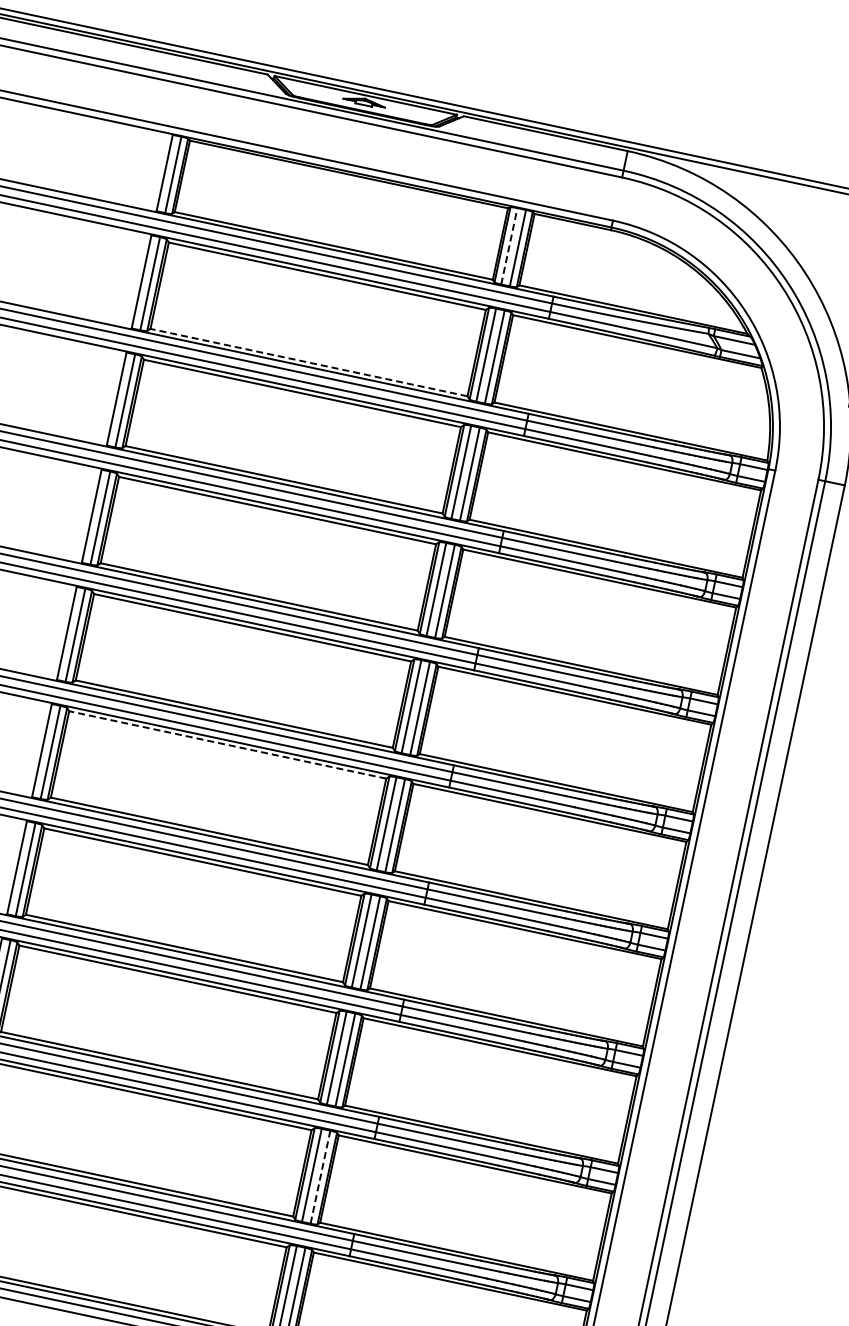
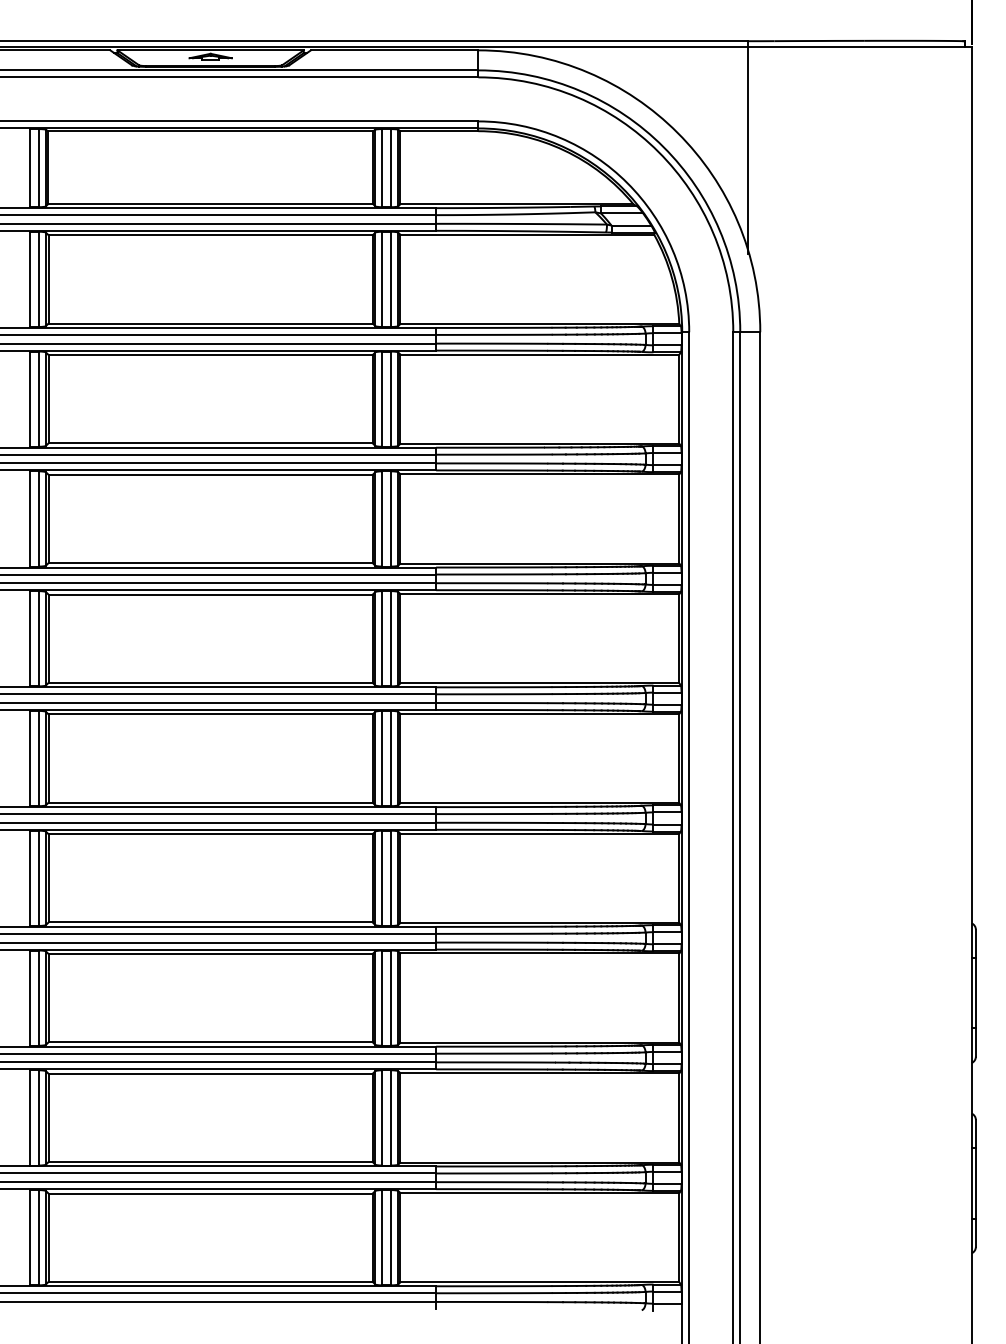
line: (509, 245) -> (382, 167), dashed -> solid
line: (308, 362) -> (210, 323), dashed -> solid
line: (227, 745) -> (210, 714), dashed -> solid
line: (320, 1176) -> (391, 1117), dashed -> solid

